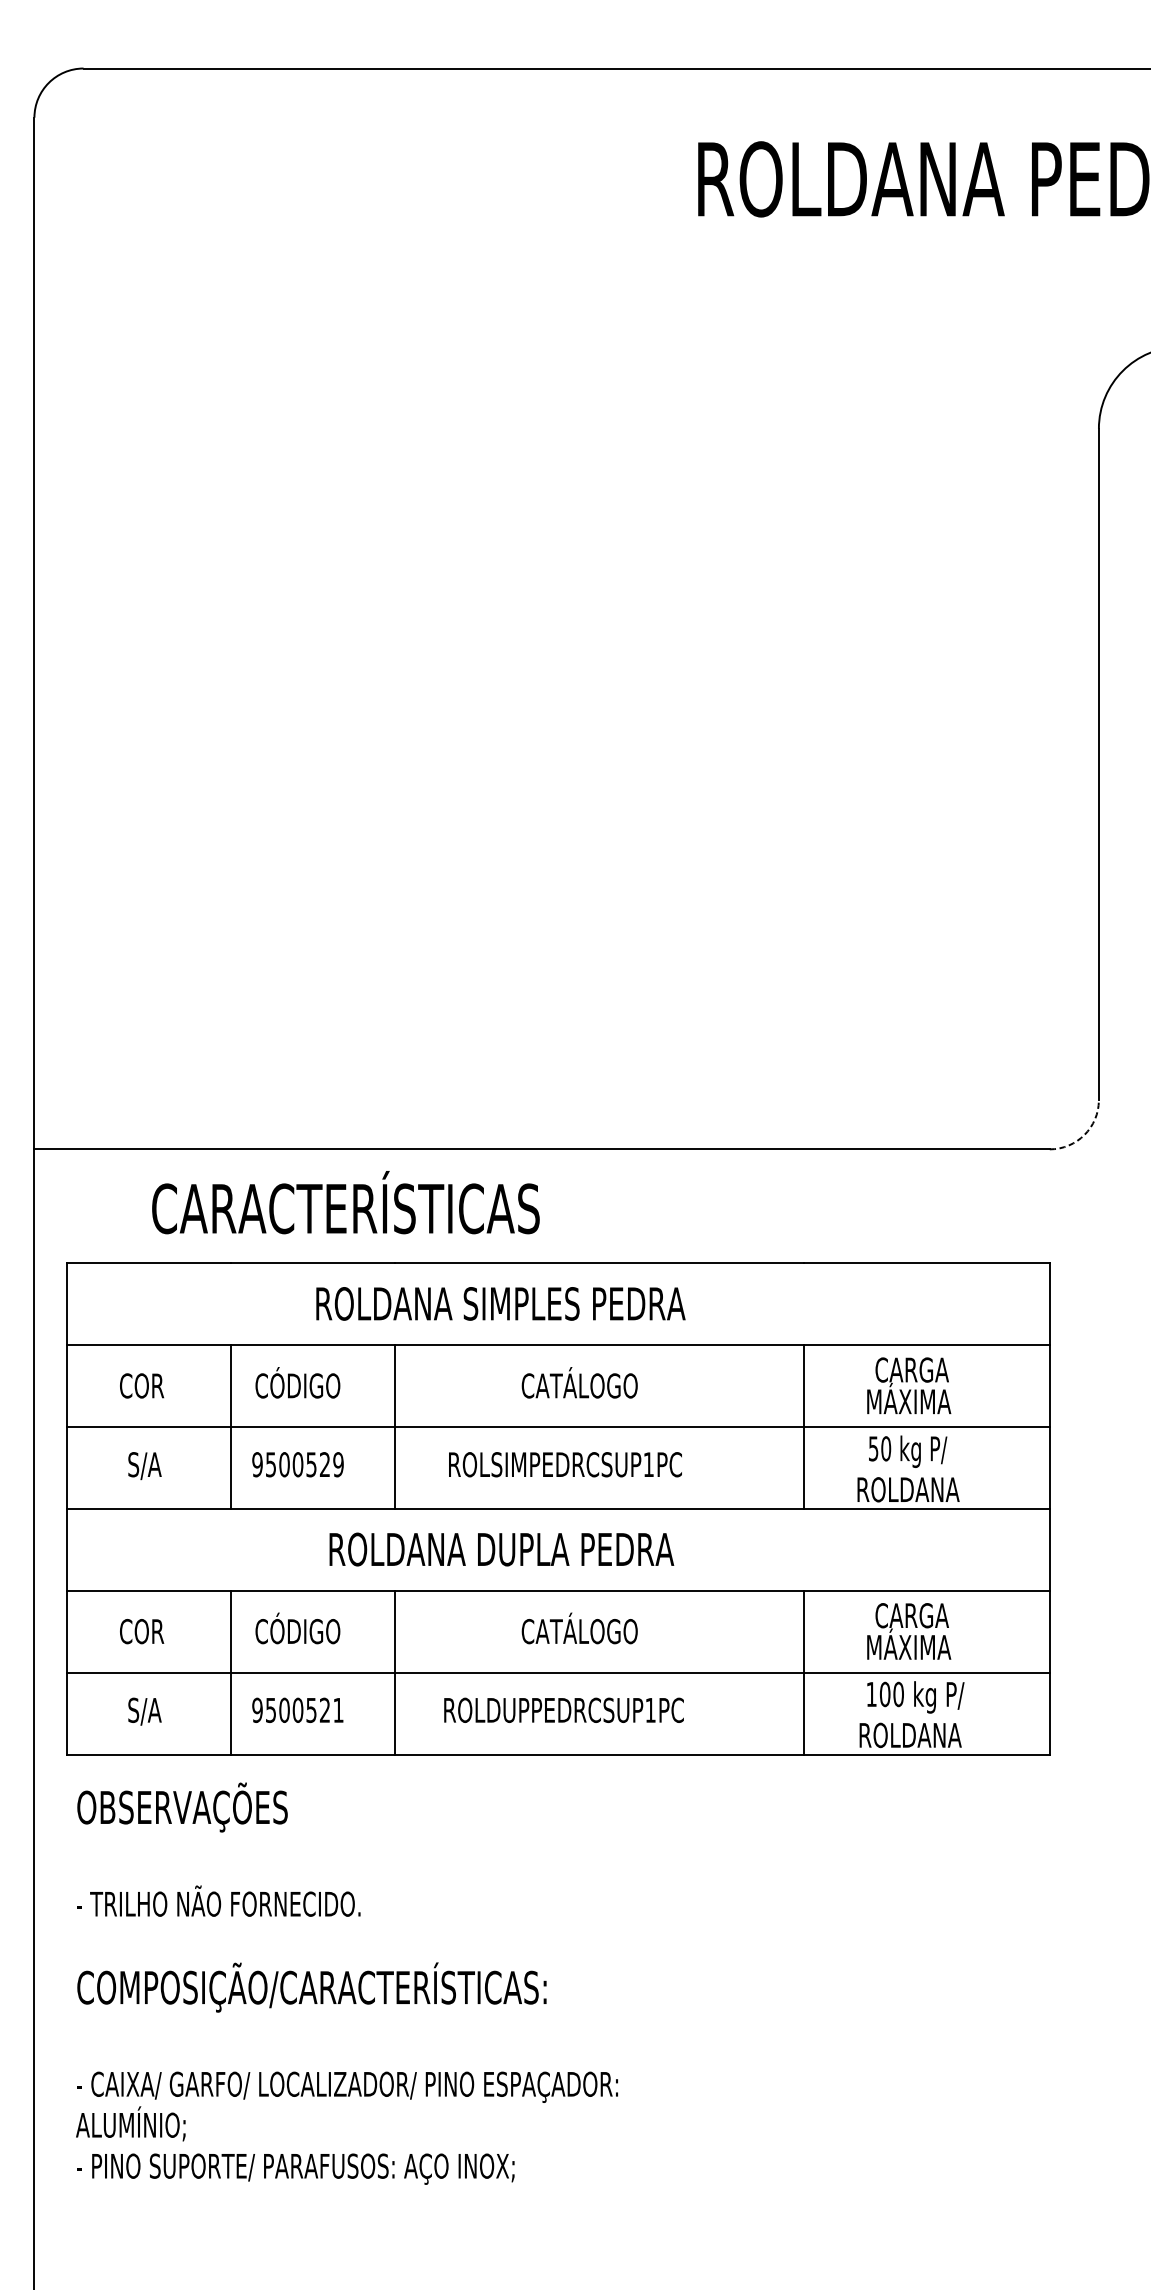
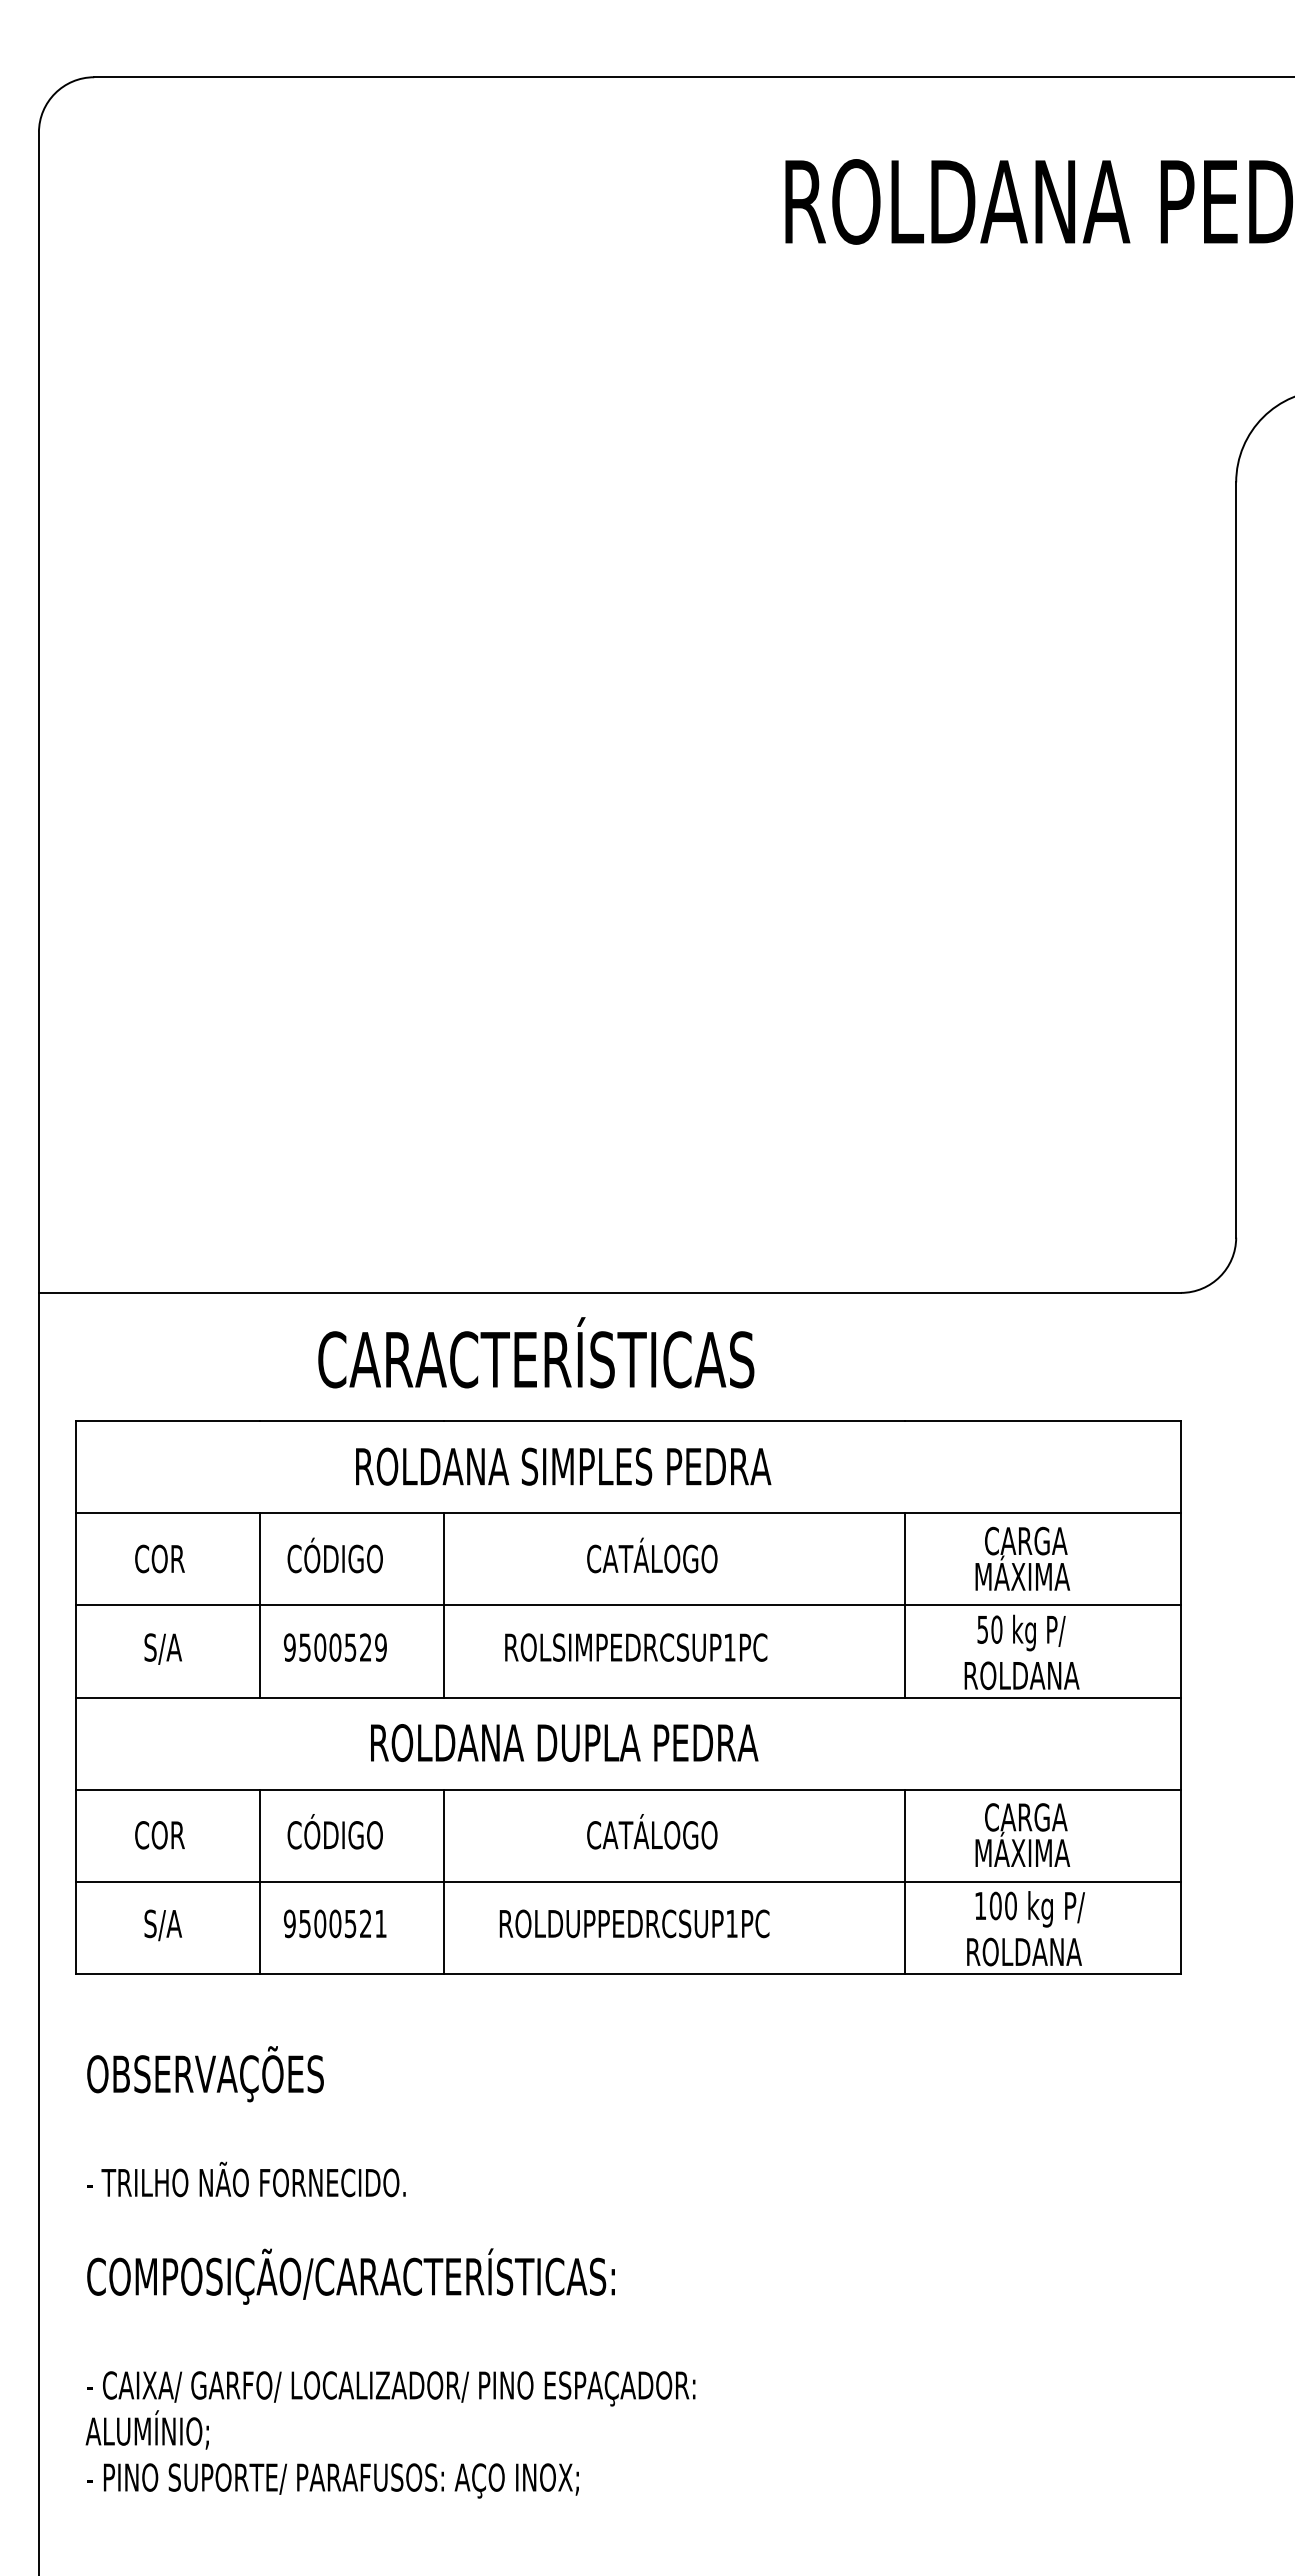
arc: (1084, 1134) -> (1220, 1276), dashed -> solid
text: (346, 1202) -> (536, 1352), moved
text: (347, 1983) -> (390, 2272), moved

